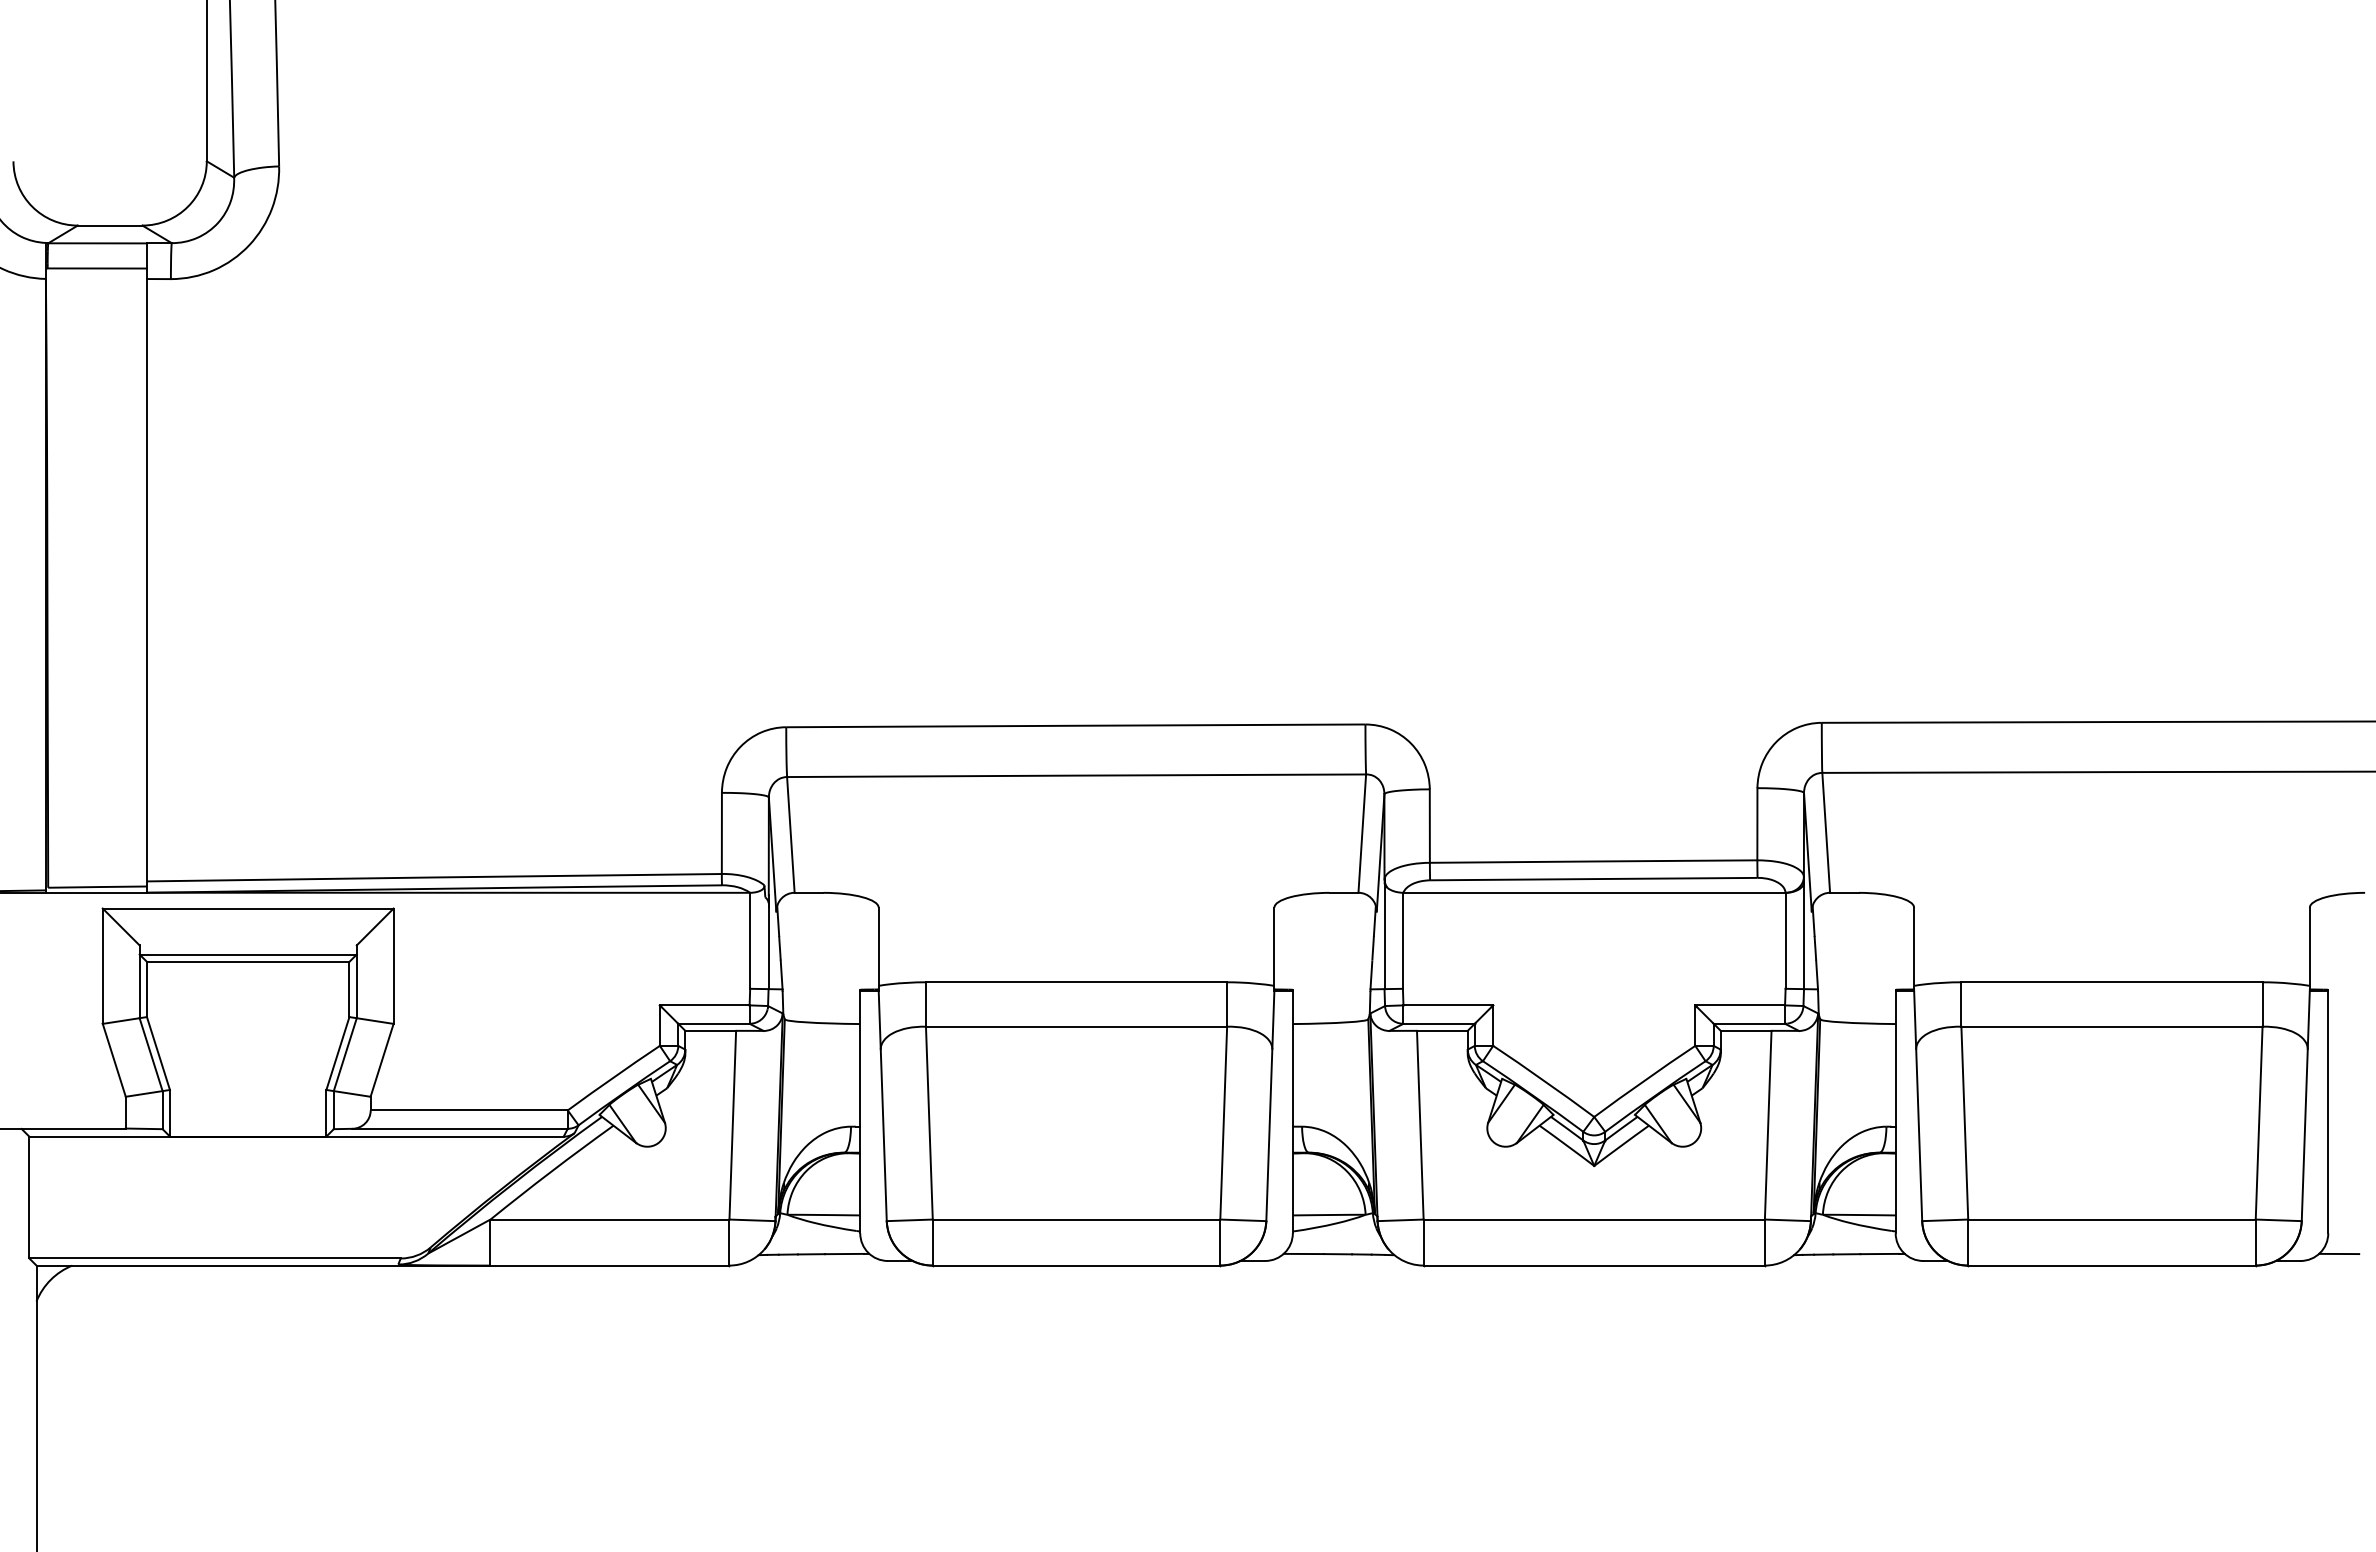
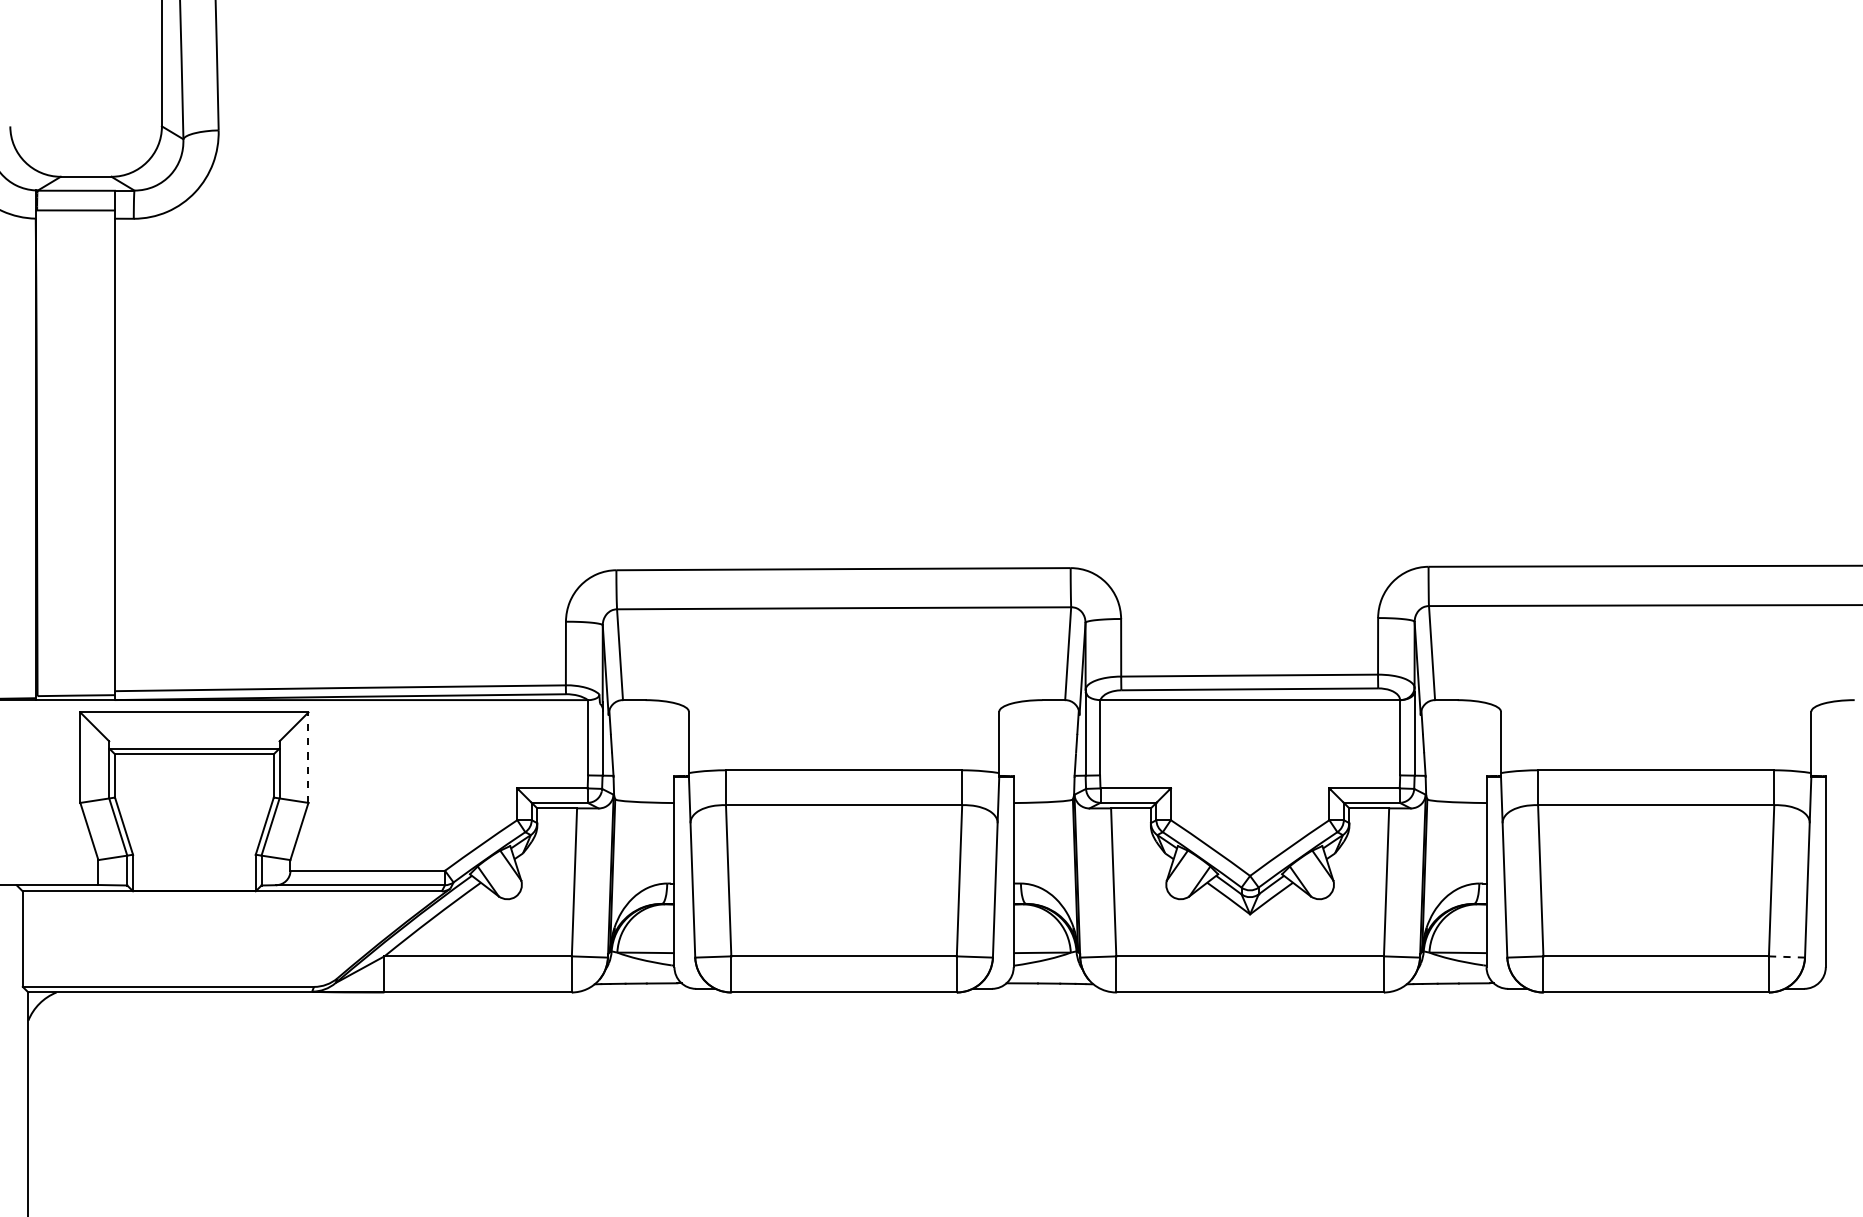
line: (393, 966) -> (308, 757), solid -> dashed
line: (2278, 1220) -> (1786, 957), solid -> dashed
line: (2339, 1253) -> (1834, 983), removed

